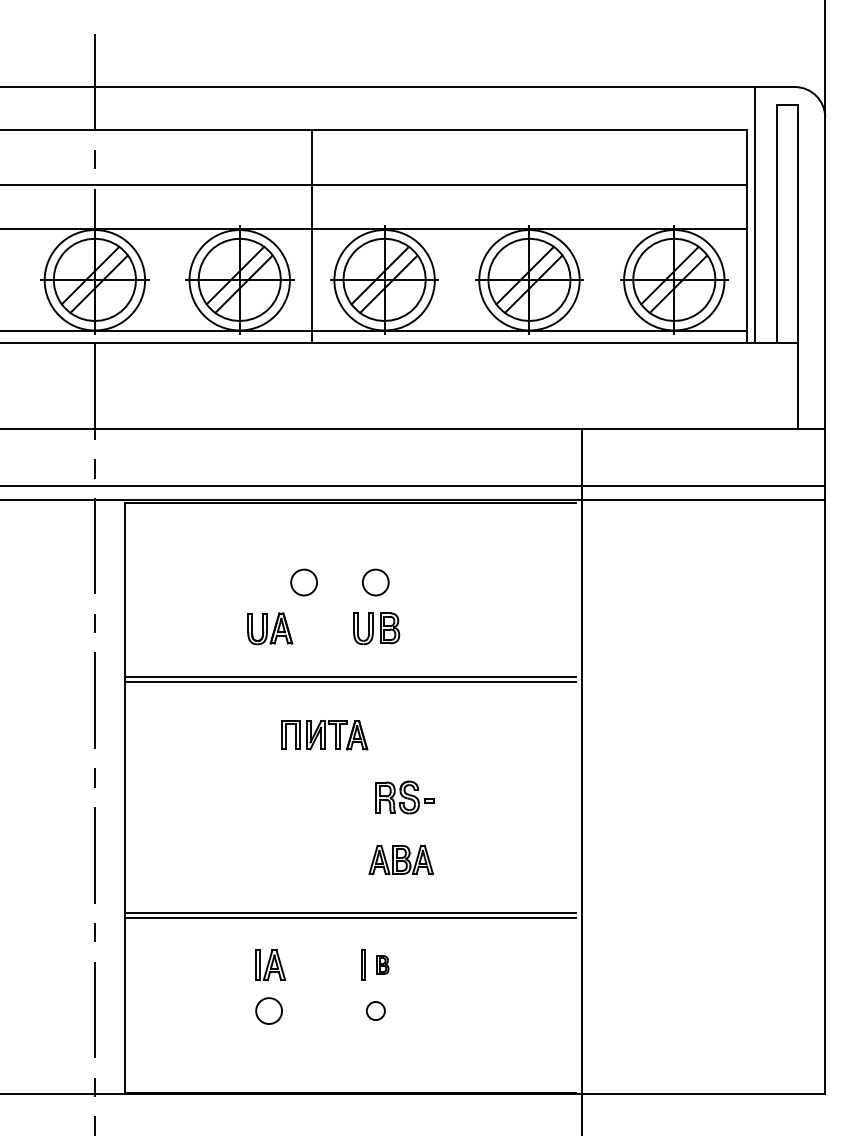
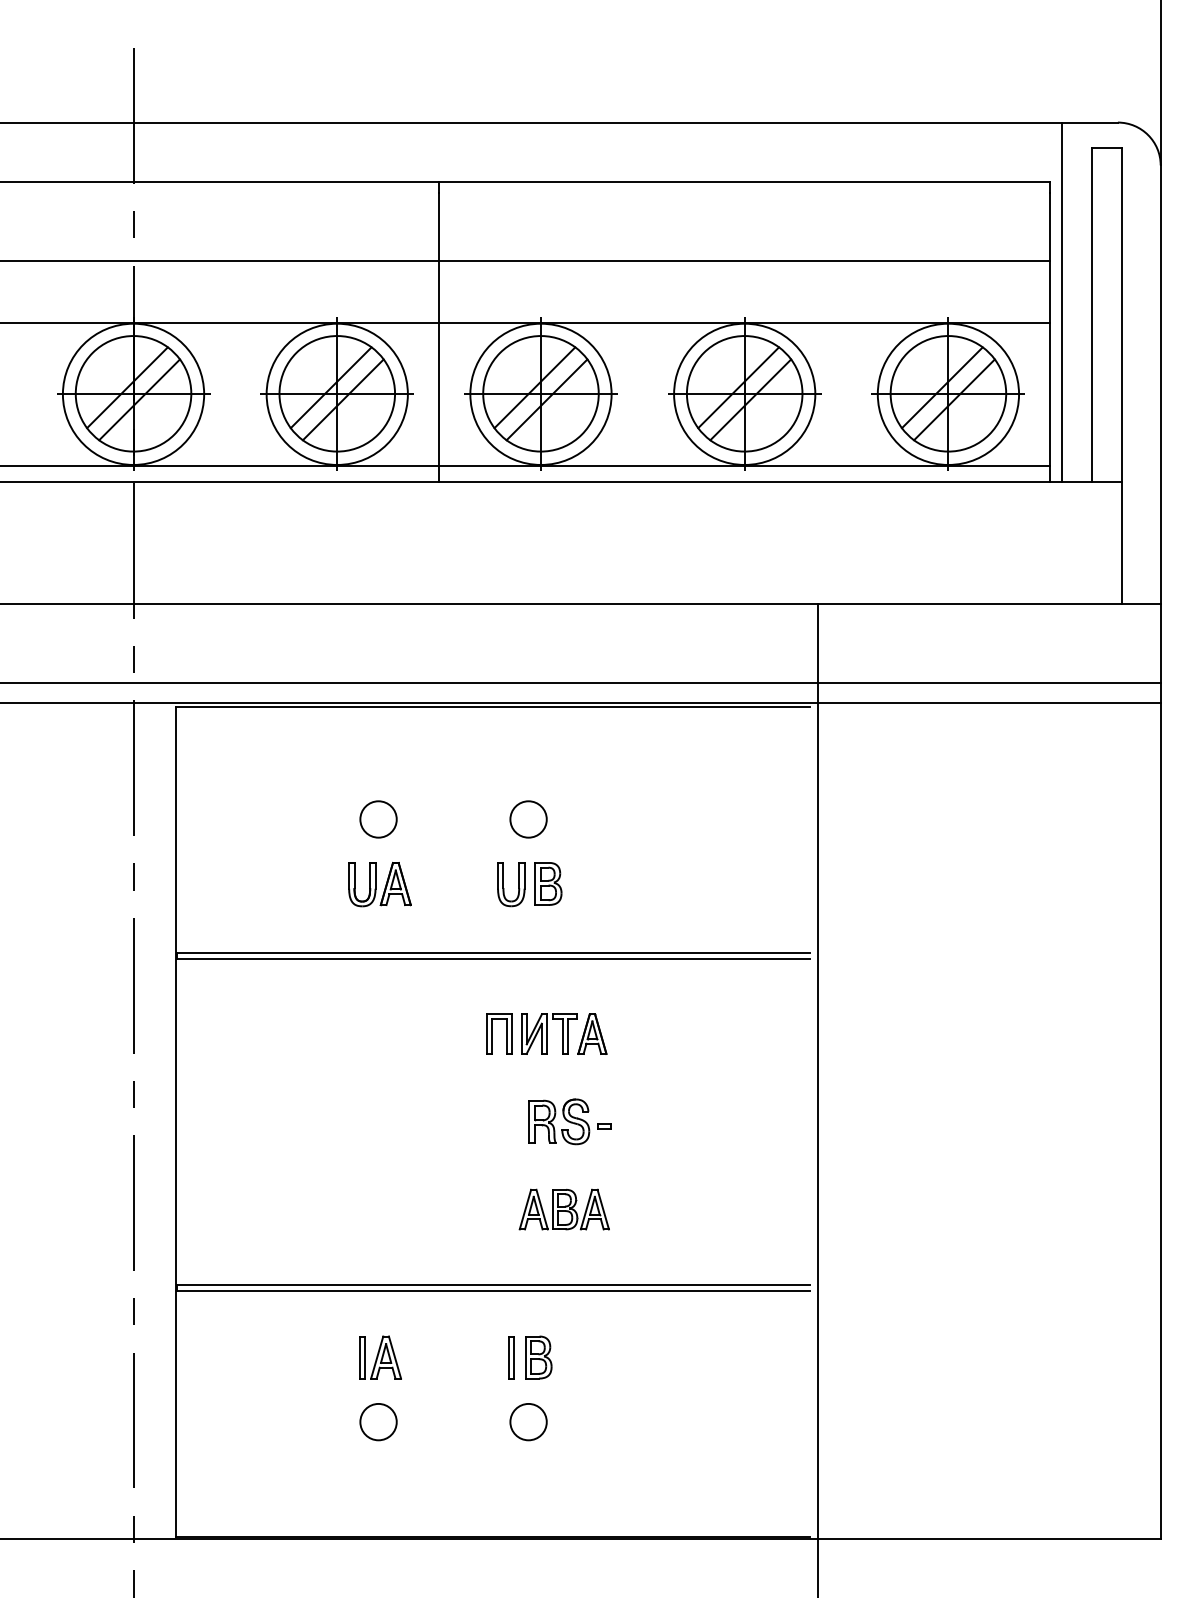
circle: (303, 582) -> (377, 819), moved
part: (324, 735) -> (546, 1034), moved
part: (382, 964) -> (538, 1356), size x1.67
circle: (375, 1010) -> (528, 1421), size x1.43

